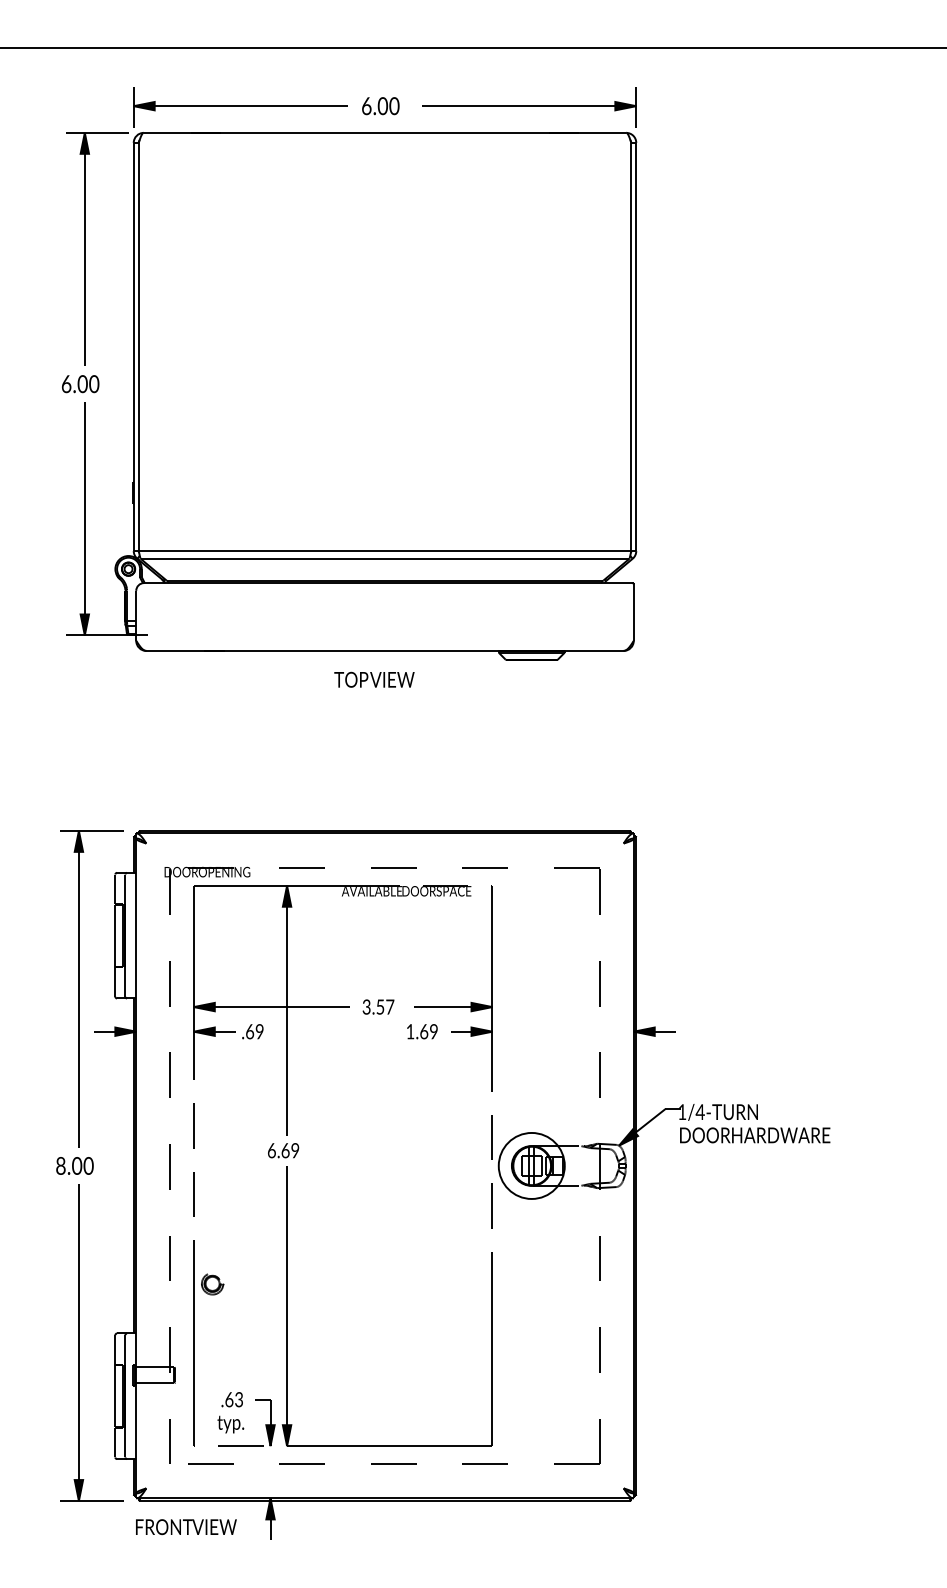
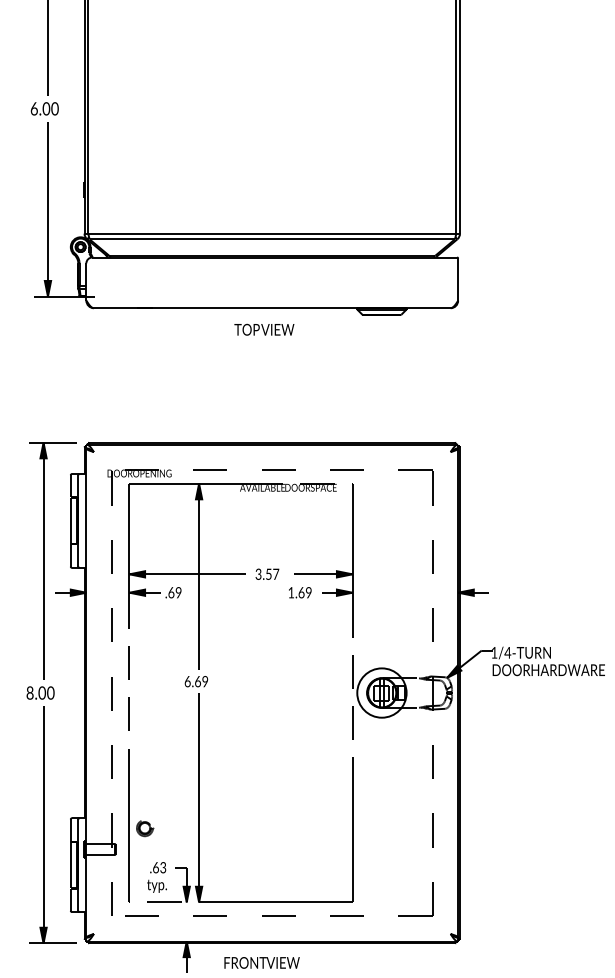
part: (212, 1284) -> (144, 828), moved
text: (186, 1527) -> (262, 963), moved

